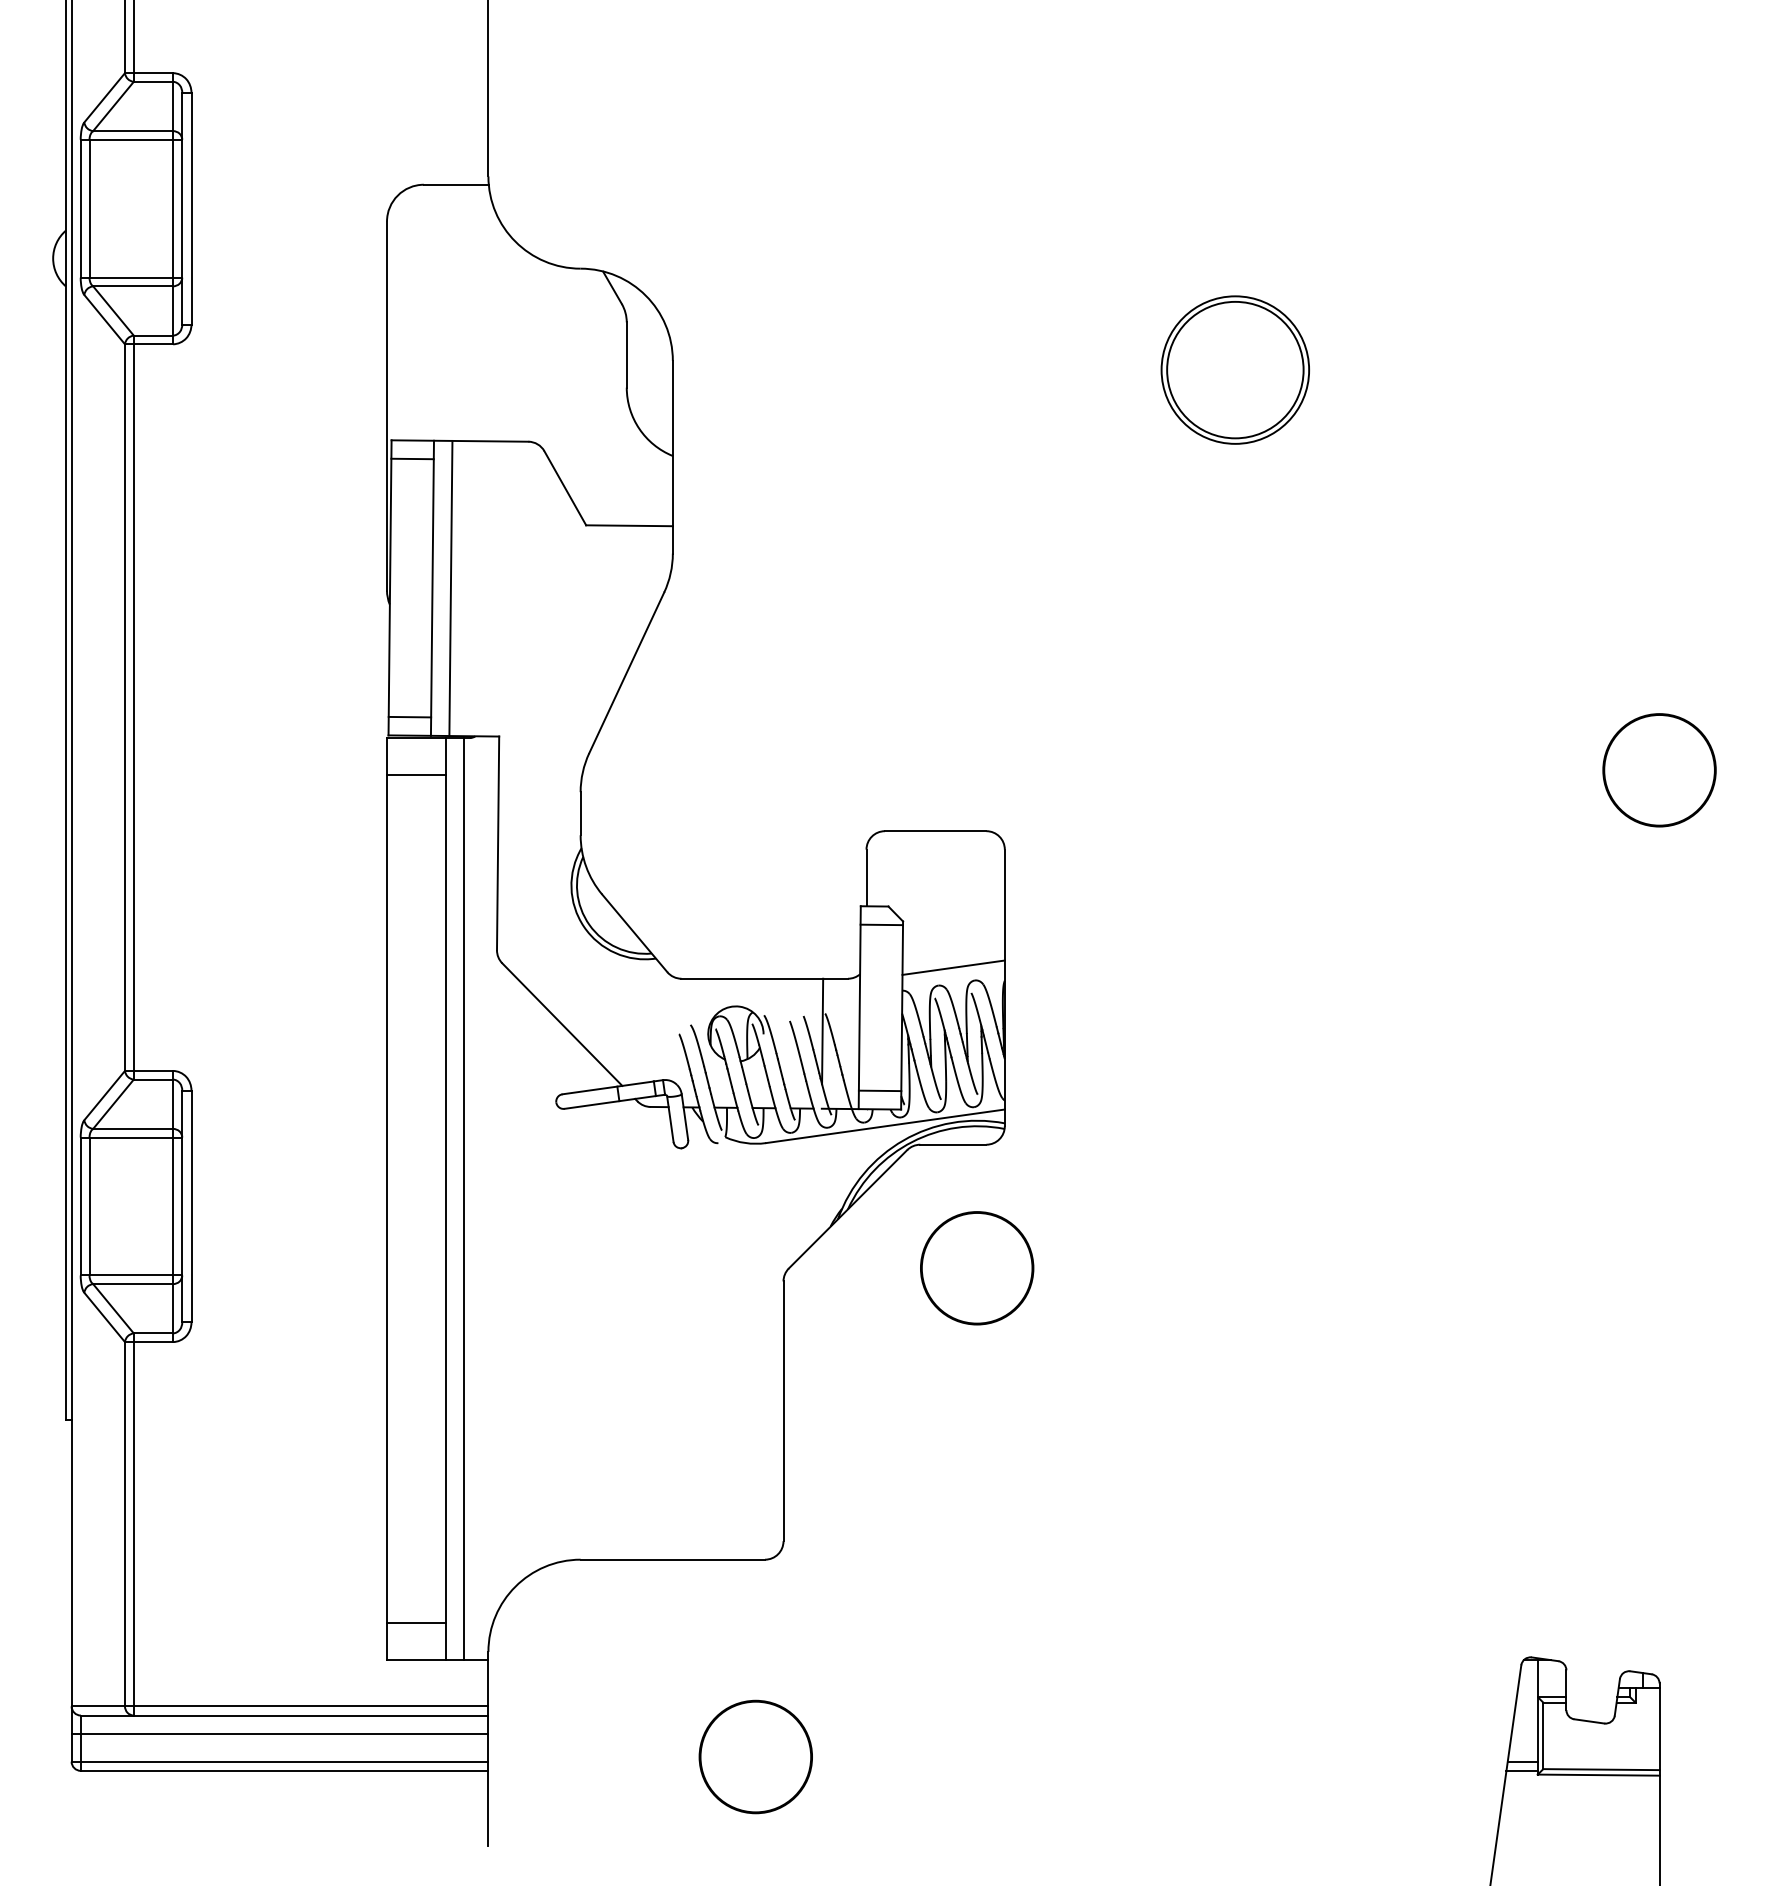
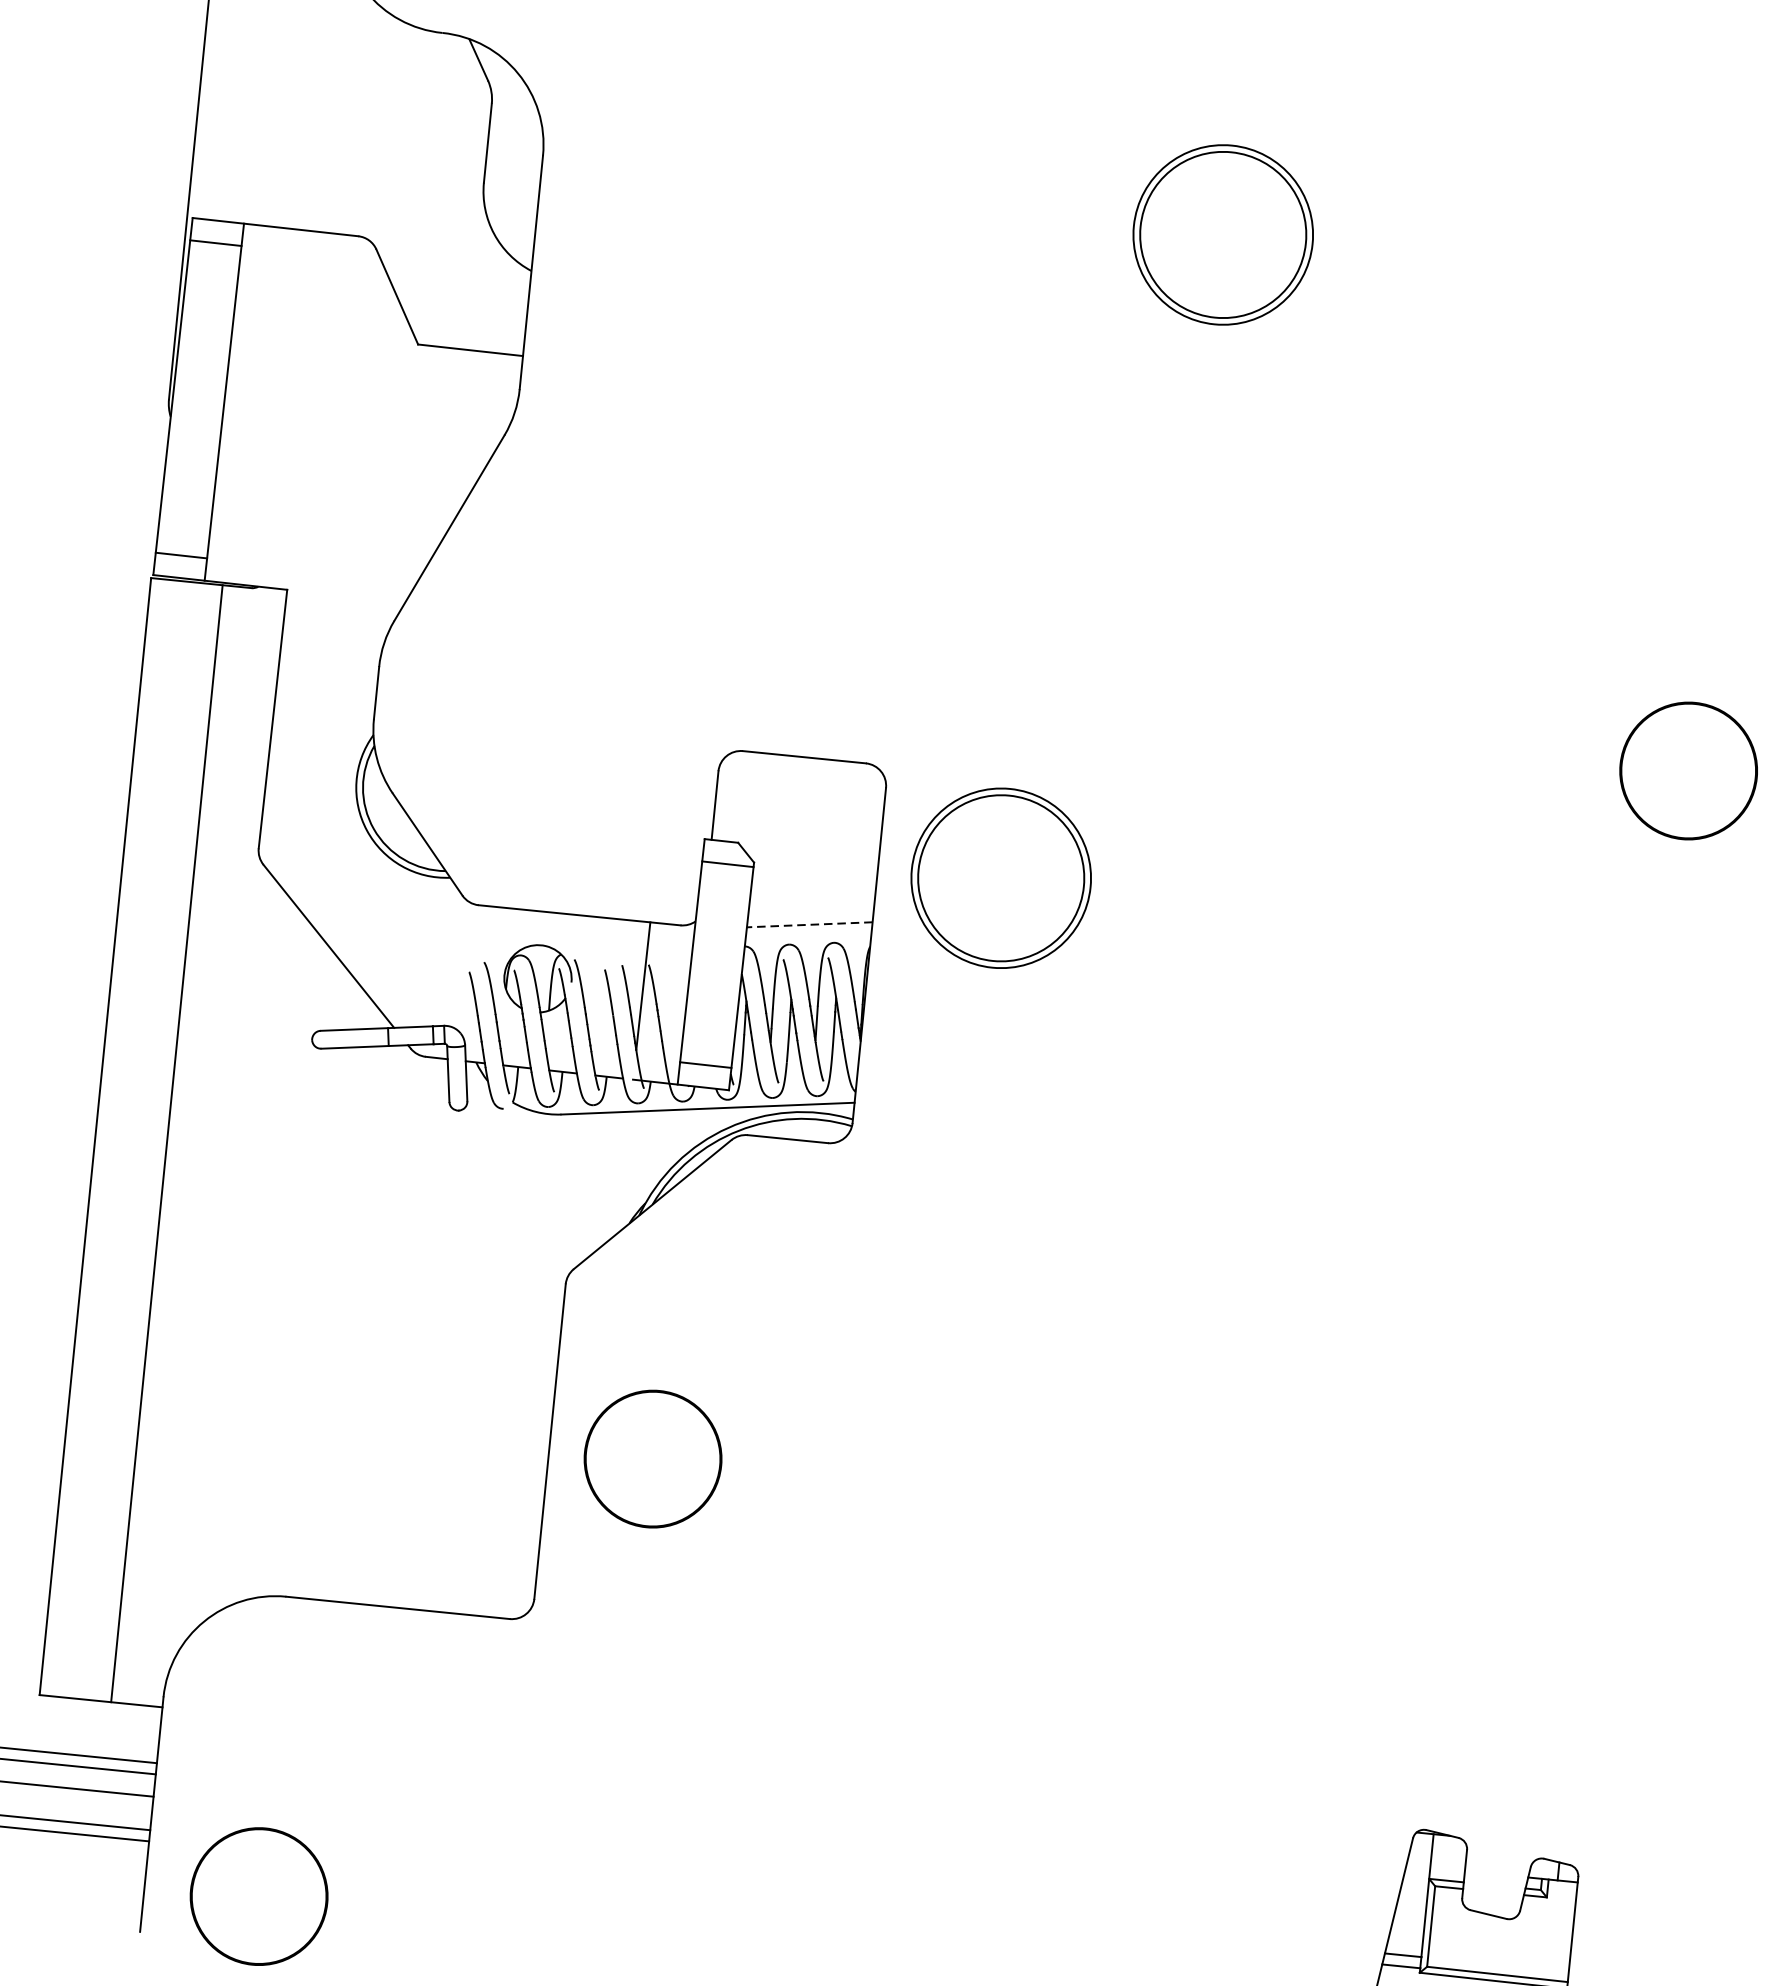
line: (450, 588) -> (246, 404), removed
line: (416, 774) -> (182, 625), removed
part: (1105, 913) -> (1000, 877), added
line: (953, 967) -> (809, 924), solid -> dashed
line: (464, 1199) -> (189, 1146), removed
circle: (977, 1268) -> (653, 1459), moved
line: (416, 1623) -> (79, 1654), removed
part: (755, 1756) -> (258, 1895), moved

